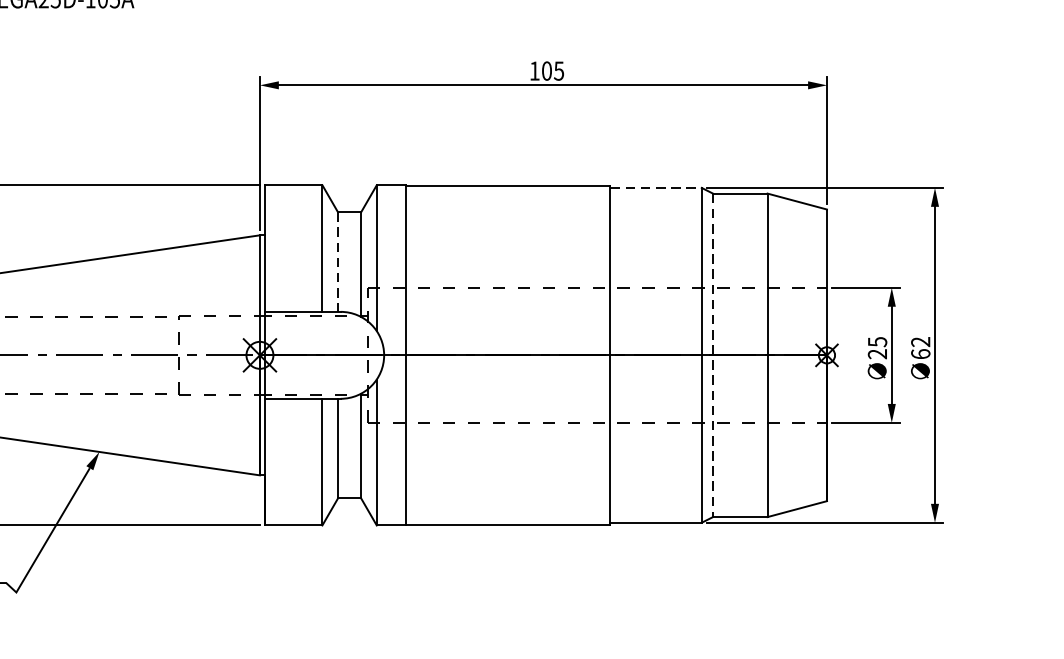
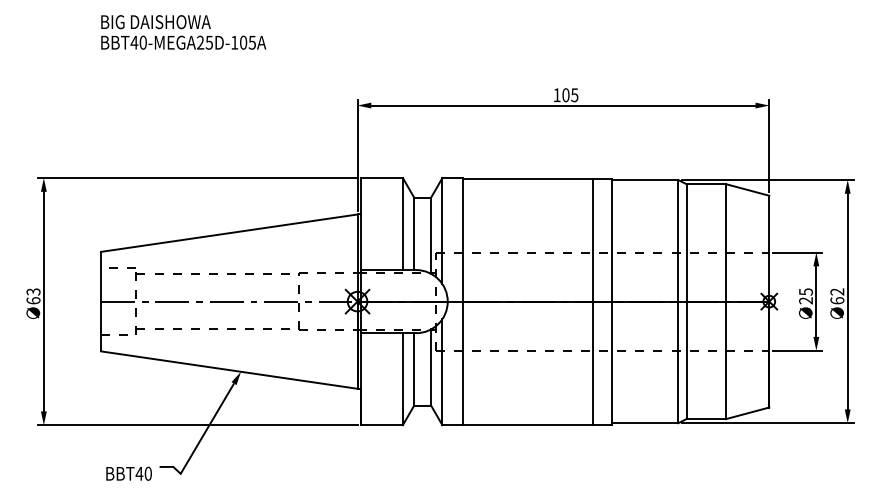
line: (656, 188) -> (645, 180), dashed -> solid
line: (338, 262) -> (414, 234), dashed -> solid
line: (583, 355) -> (592, 301), added
line: (712, 356) -> (686, 302), dashed -> solid

